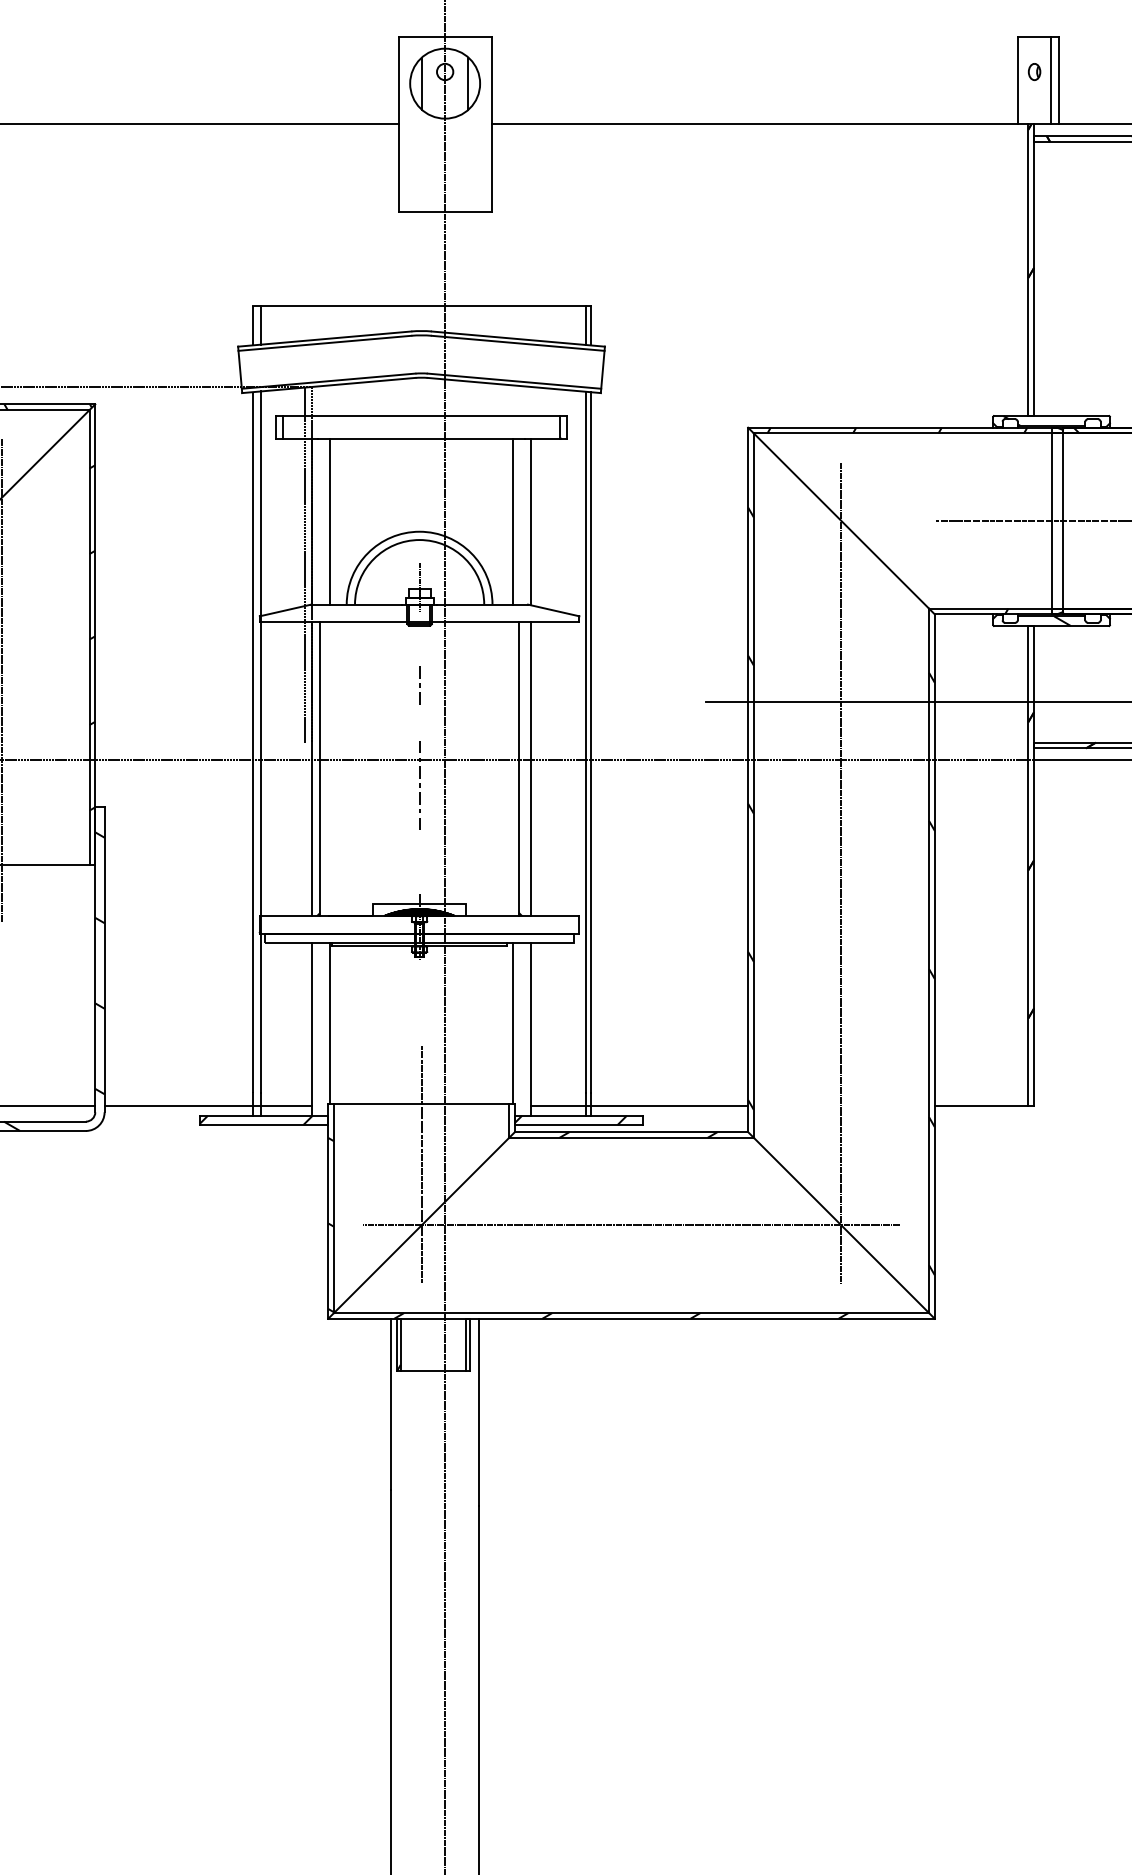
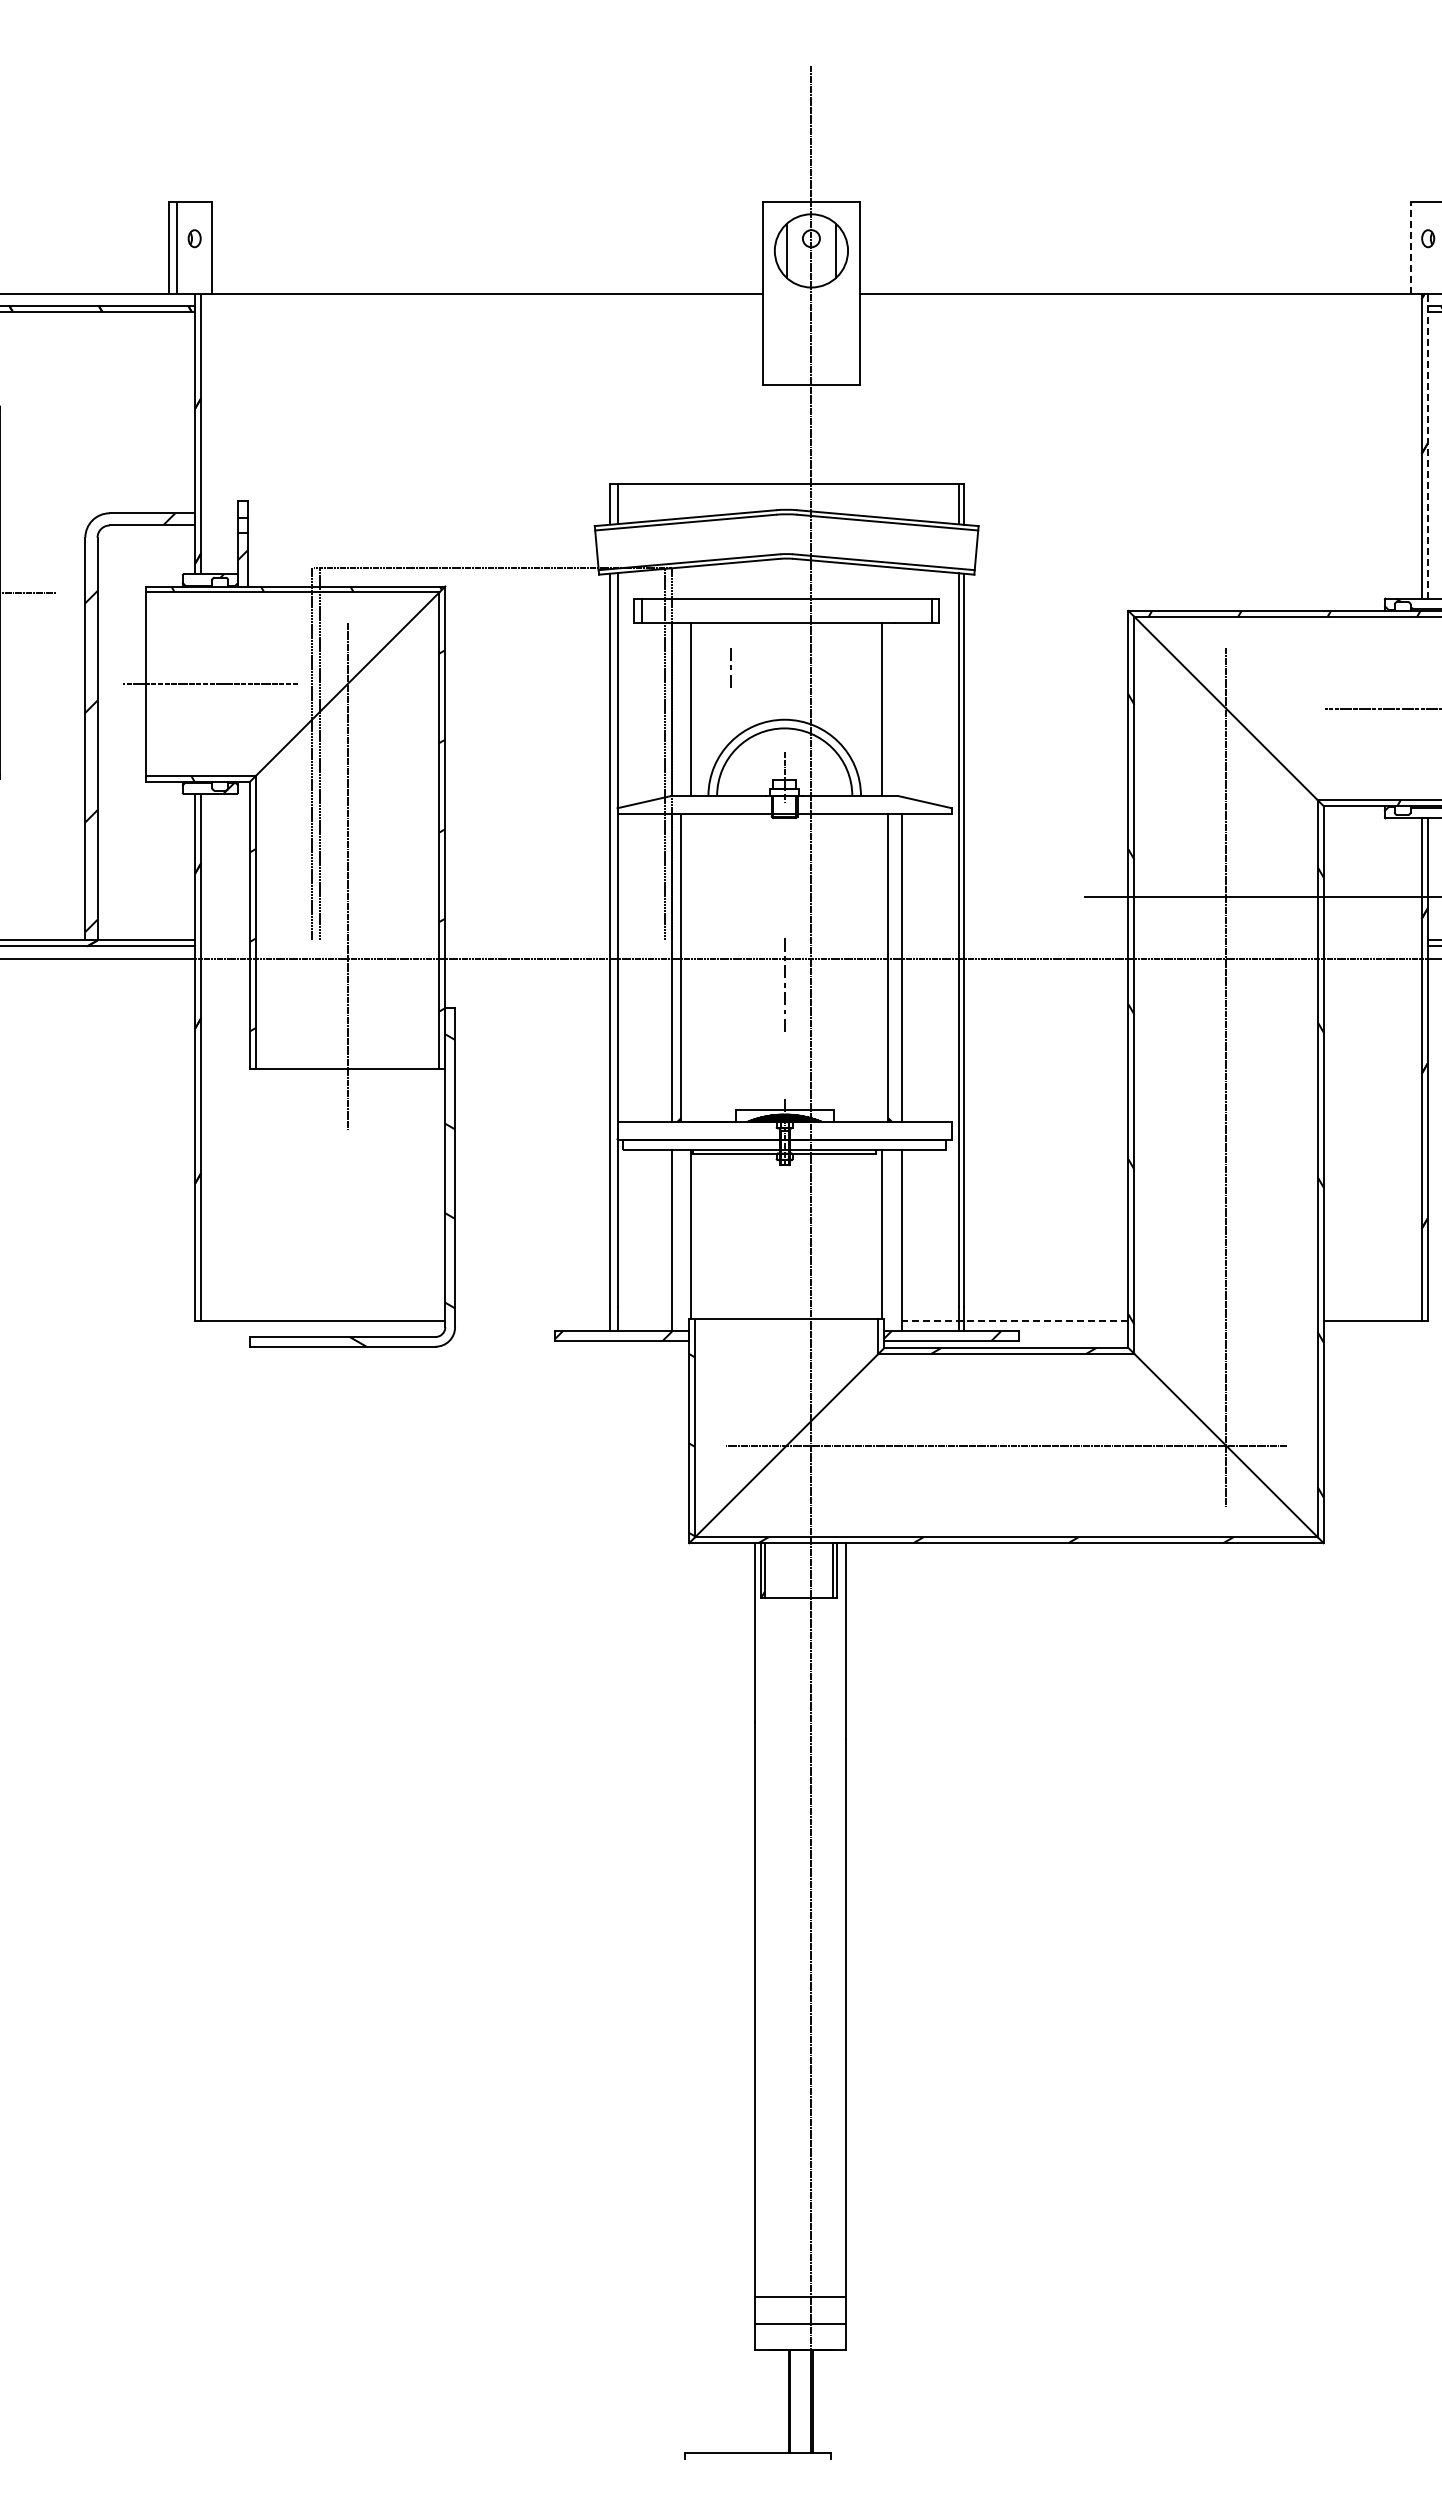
line: (1017, 80) -> (1410, 247), solid -> dashed
line: (1033, 270) -> (1427, 446), solid -> dashed
line: (531, 521) -> (901, 709), removed
line: (419, 685) -> (730, 667), moved
line: (208, 1106) -> (563, 1321), removed
line: (639, 1106) -> (1014, 1321), solid -> dashed
line: (421, 1164) -> (786, 1381), removed

